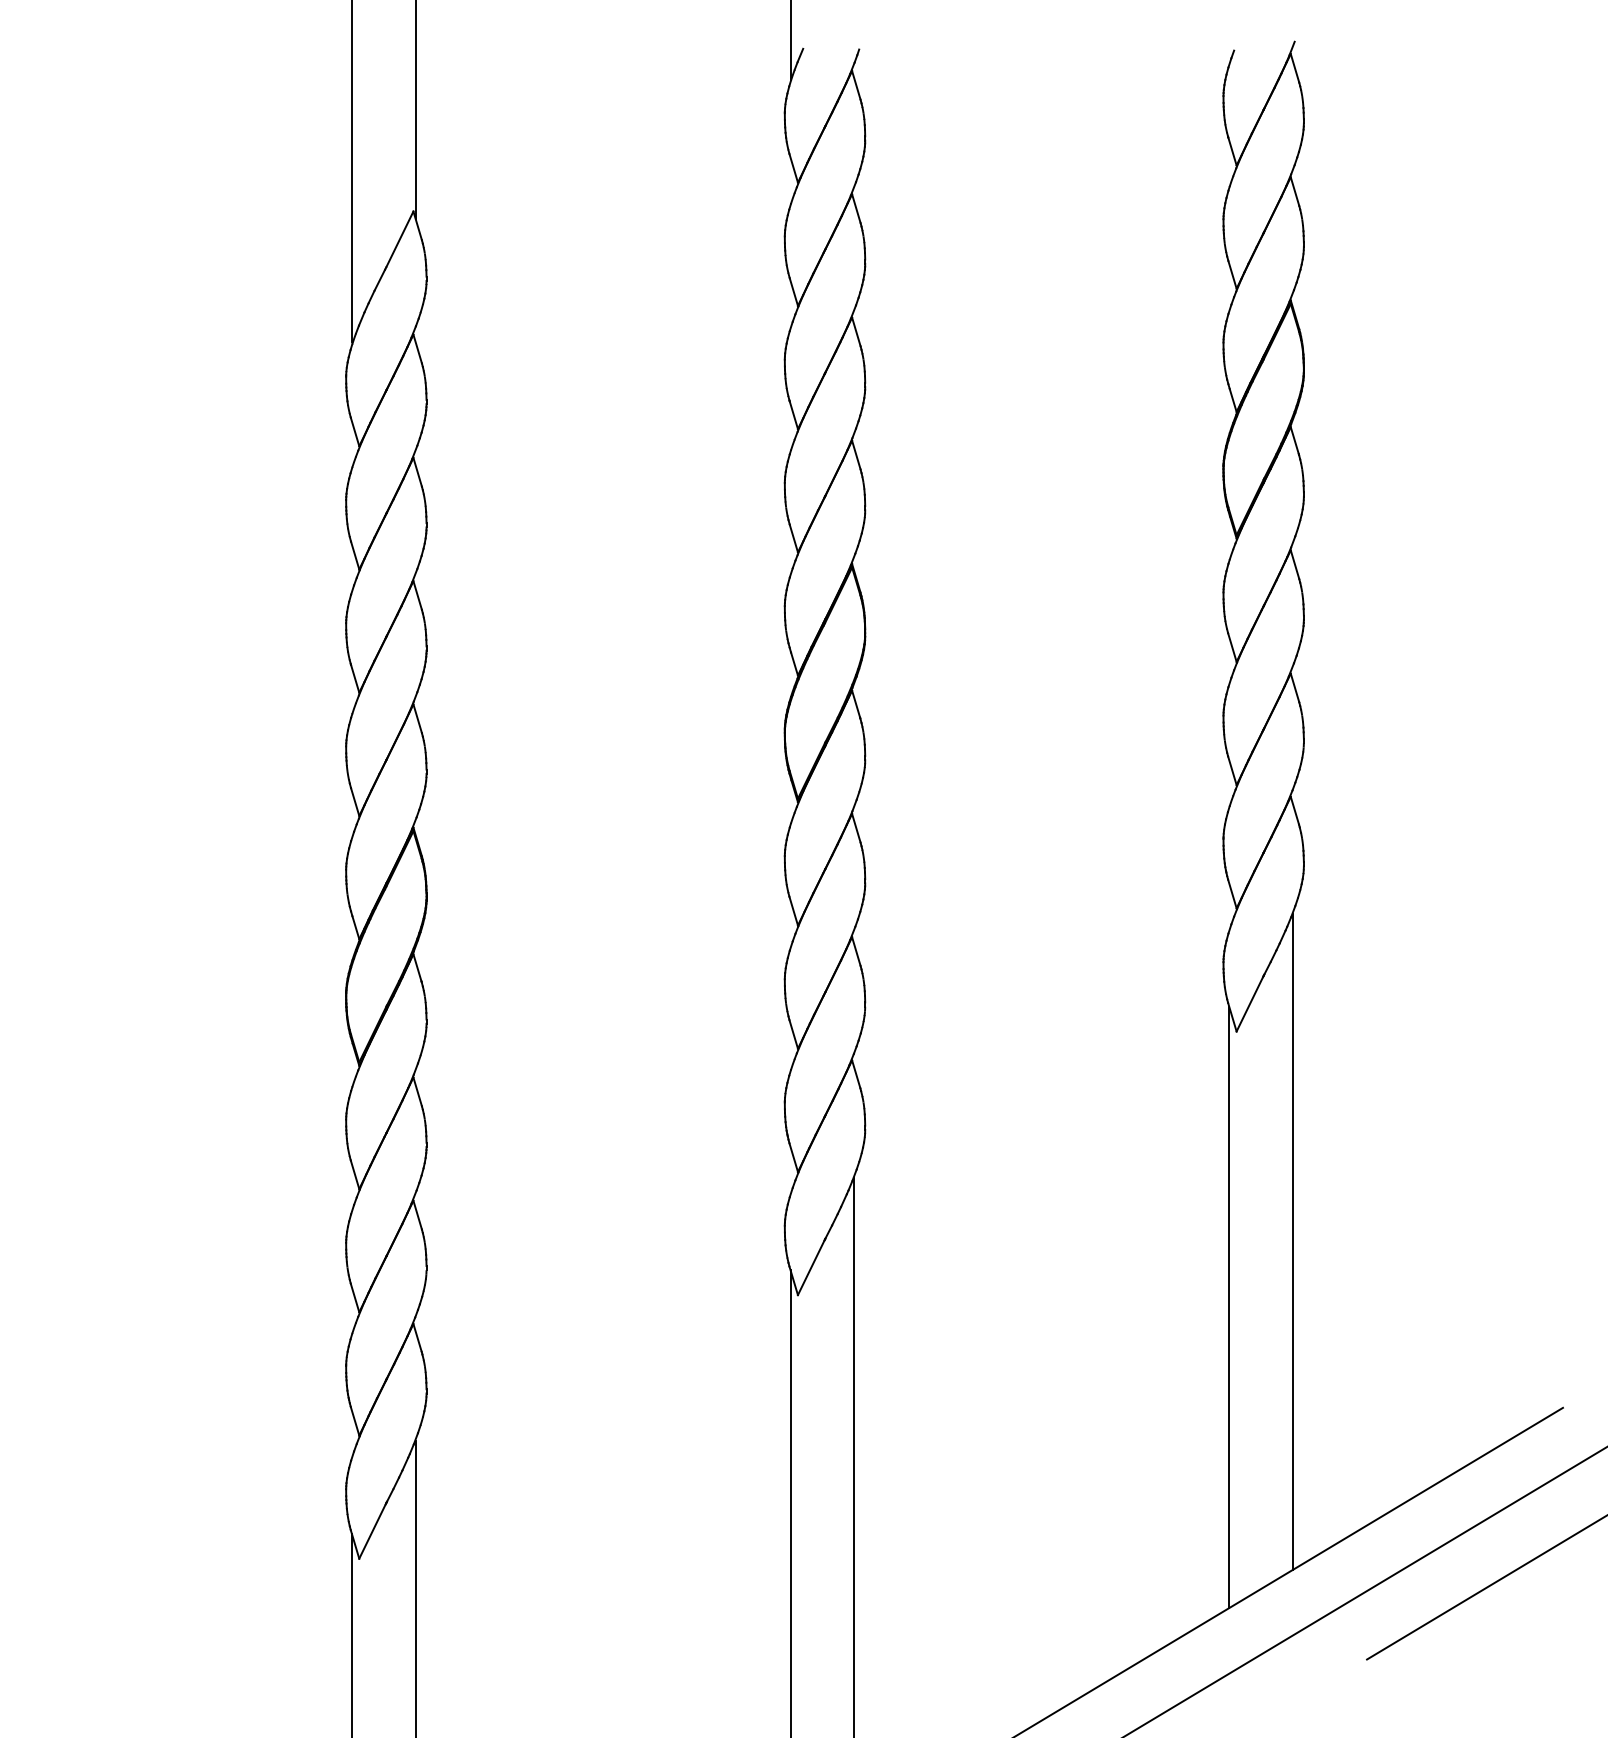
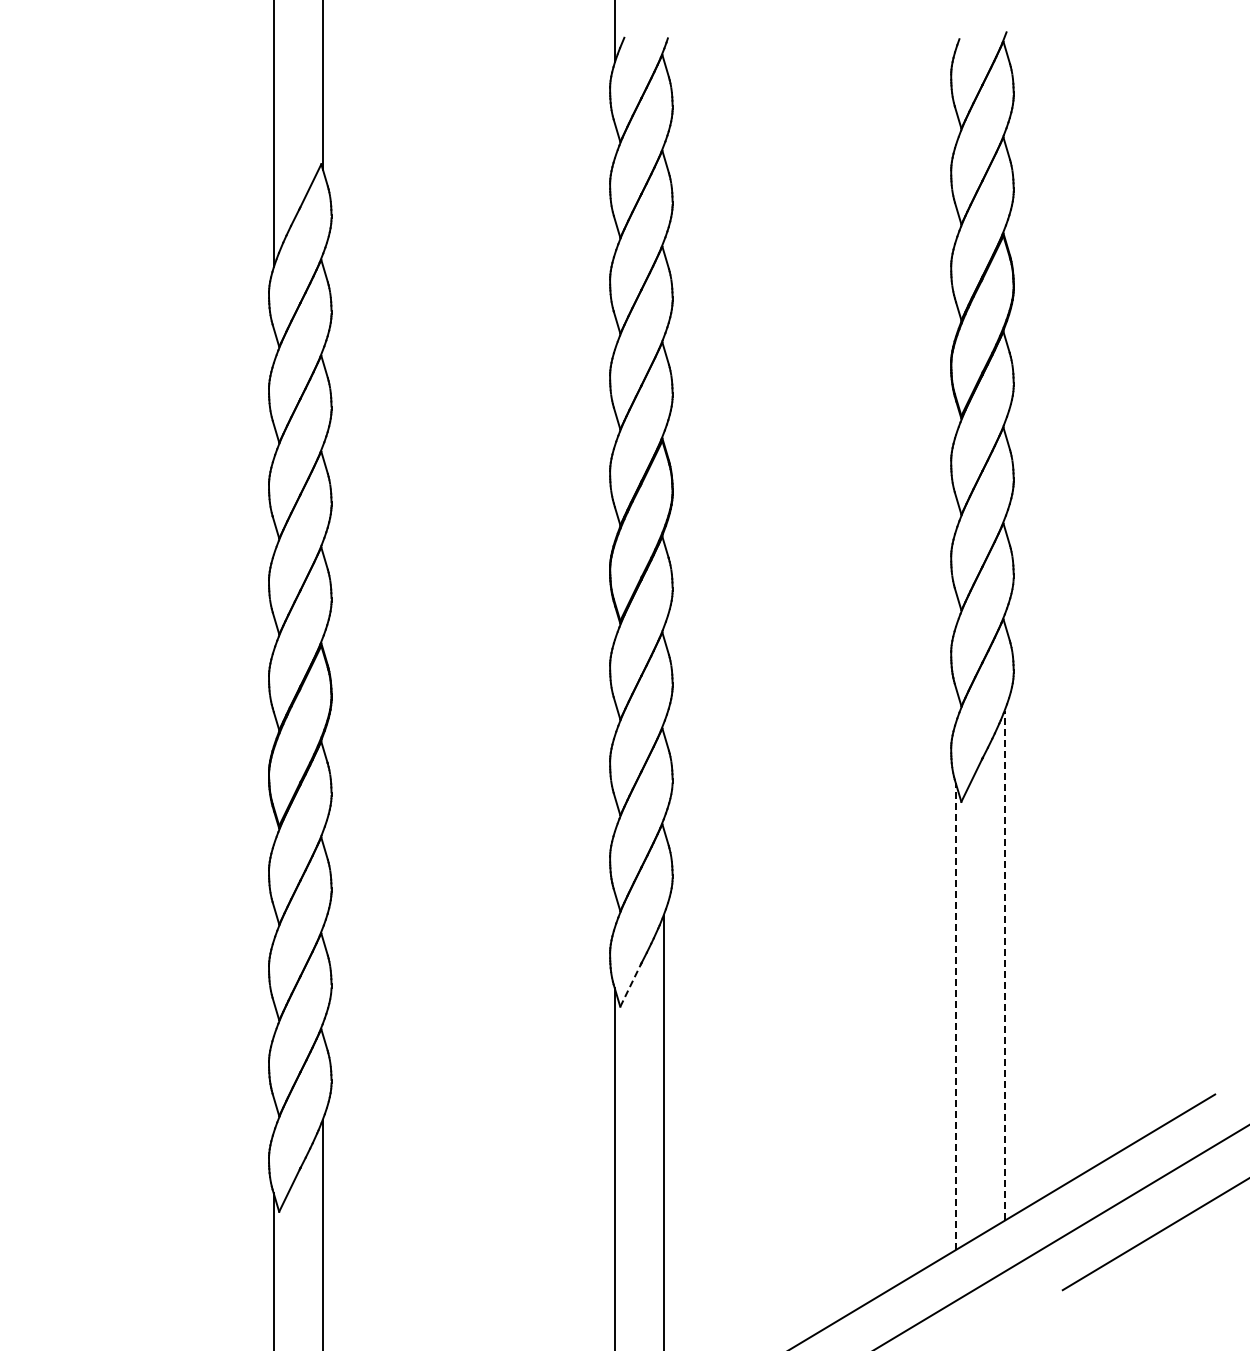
line: (1293, 1241) -> (1005, 965), solid -> dashed
line: (812, 1266) -> (631, 984), solid -> dashed
line: (1229, 1307) -> (955, 1016), solid -> dashed

